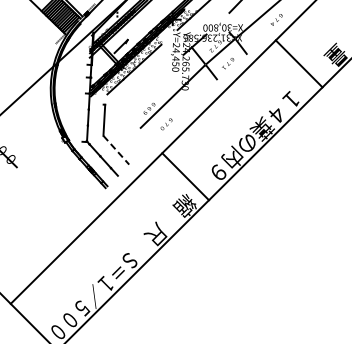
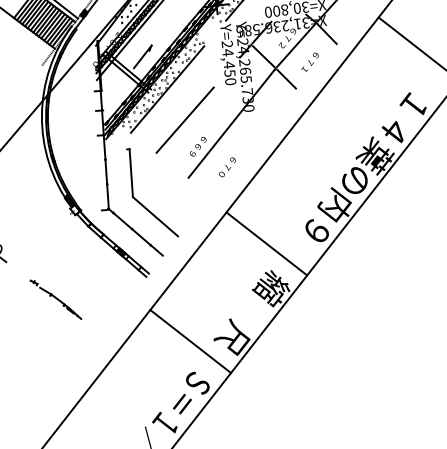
line: (143, 90) -> (185, 119), added
line: (116, 150) -> (155, 217), dashed -> solid
line: (45, 195) -> (55, 299), added
line: (128, 232) -> (190, 340), added

